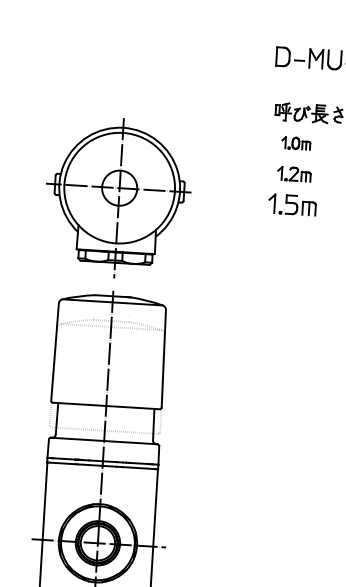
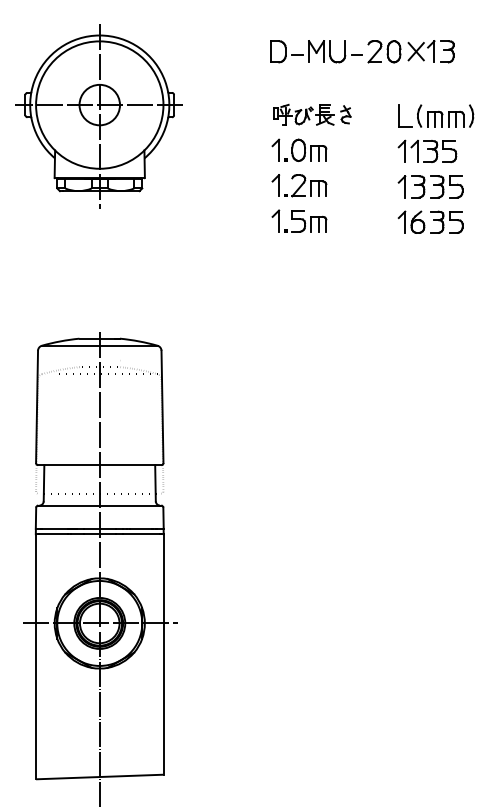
part: (296, 142) -> (299, 149), size x1.67
part: (294, 173) -> (299, 185), size x1.43
part: (117, 198) -> (98, 116), moved

